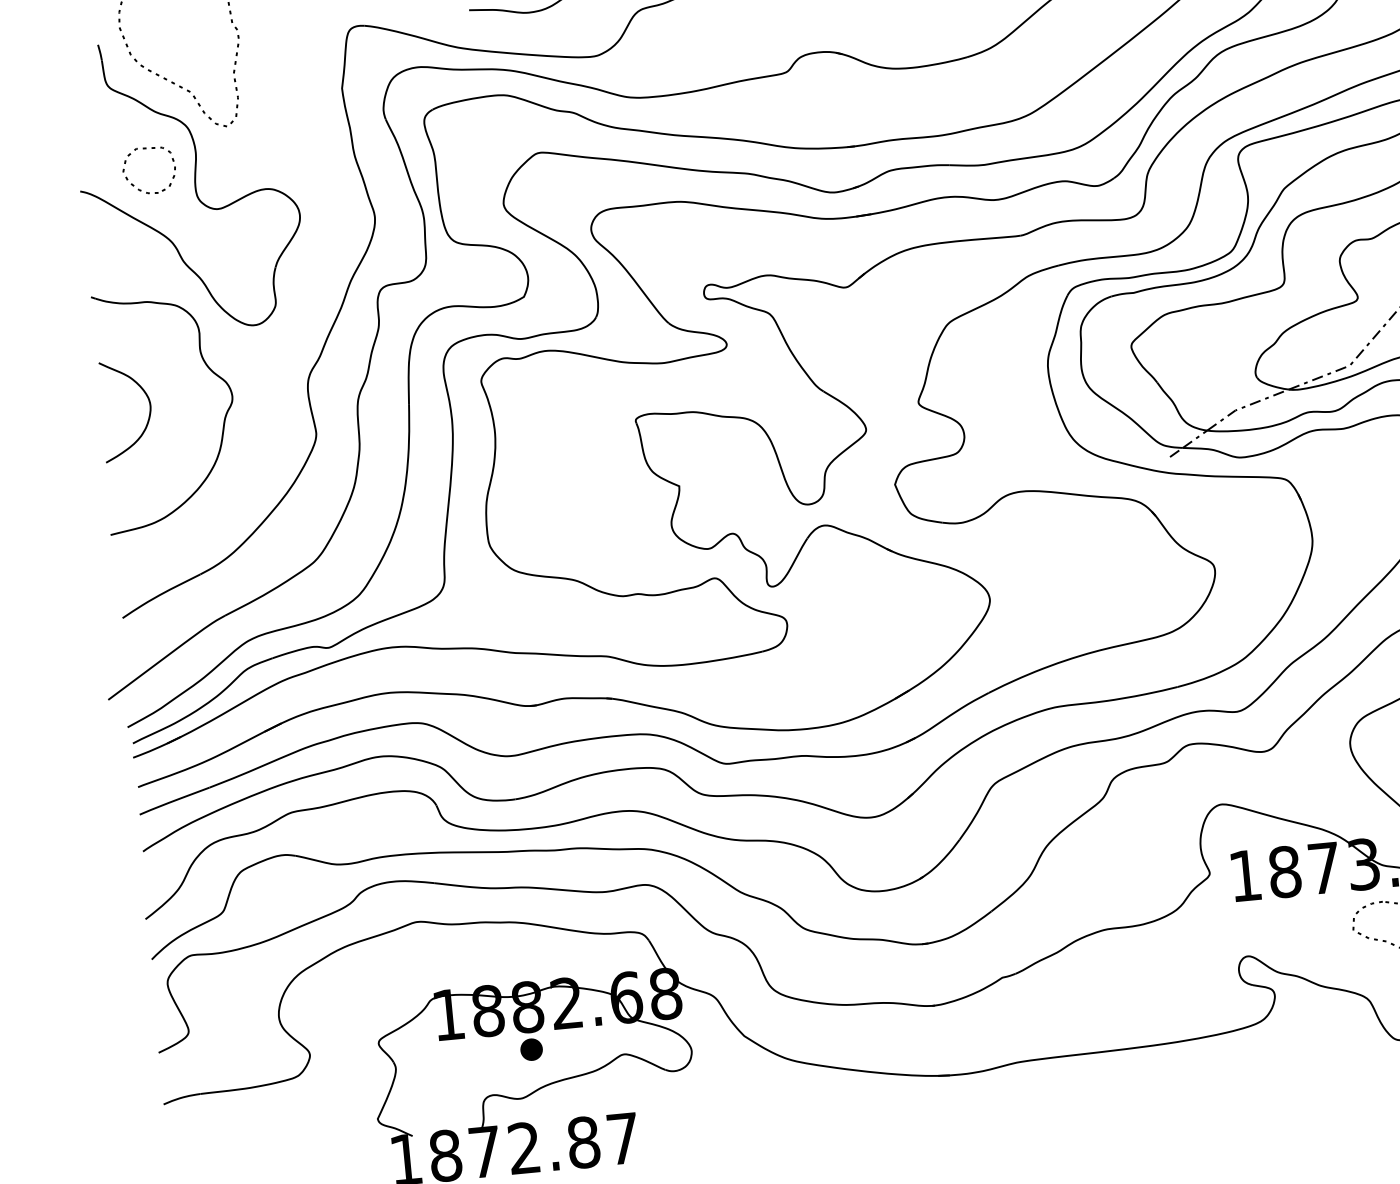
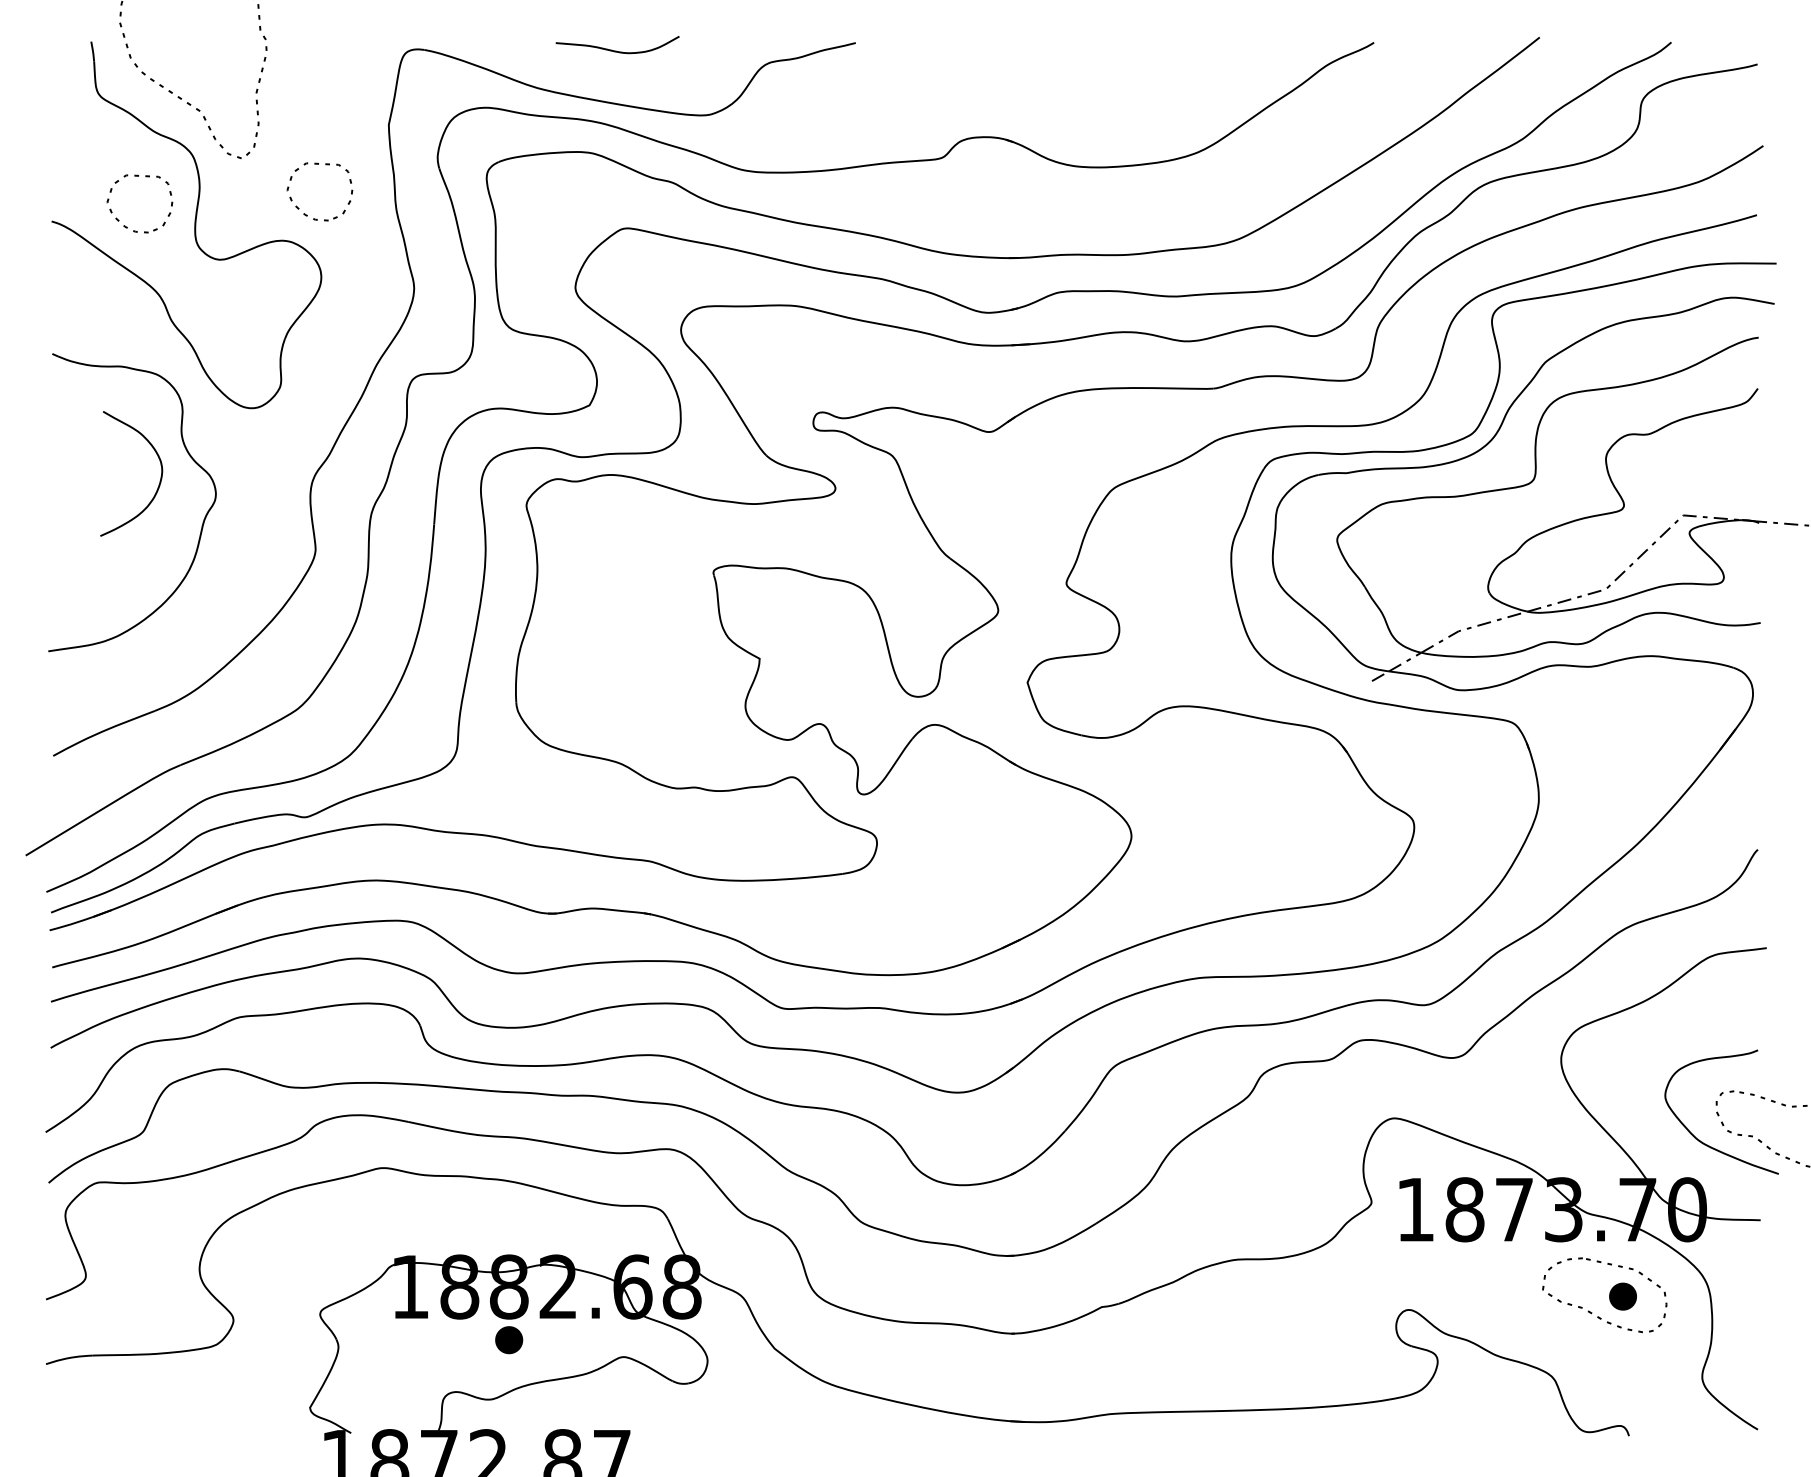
part: (284, 166) -> (307, 214), added
curve: (149, 414) -> (159, 481), moved

